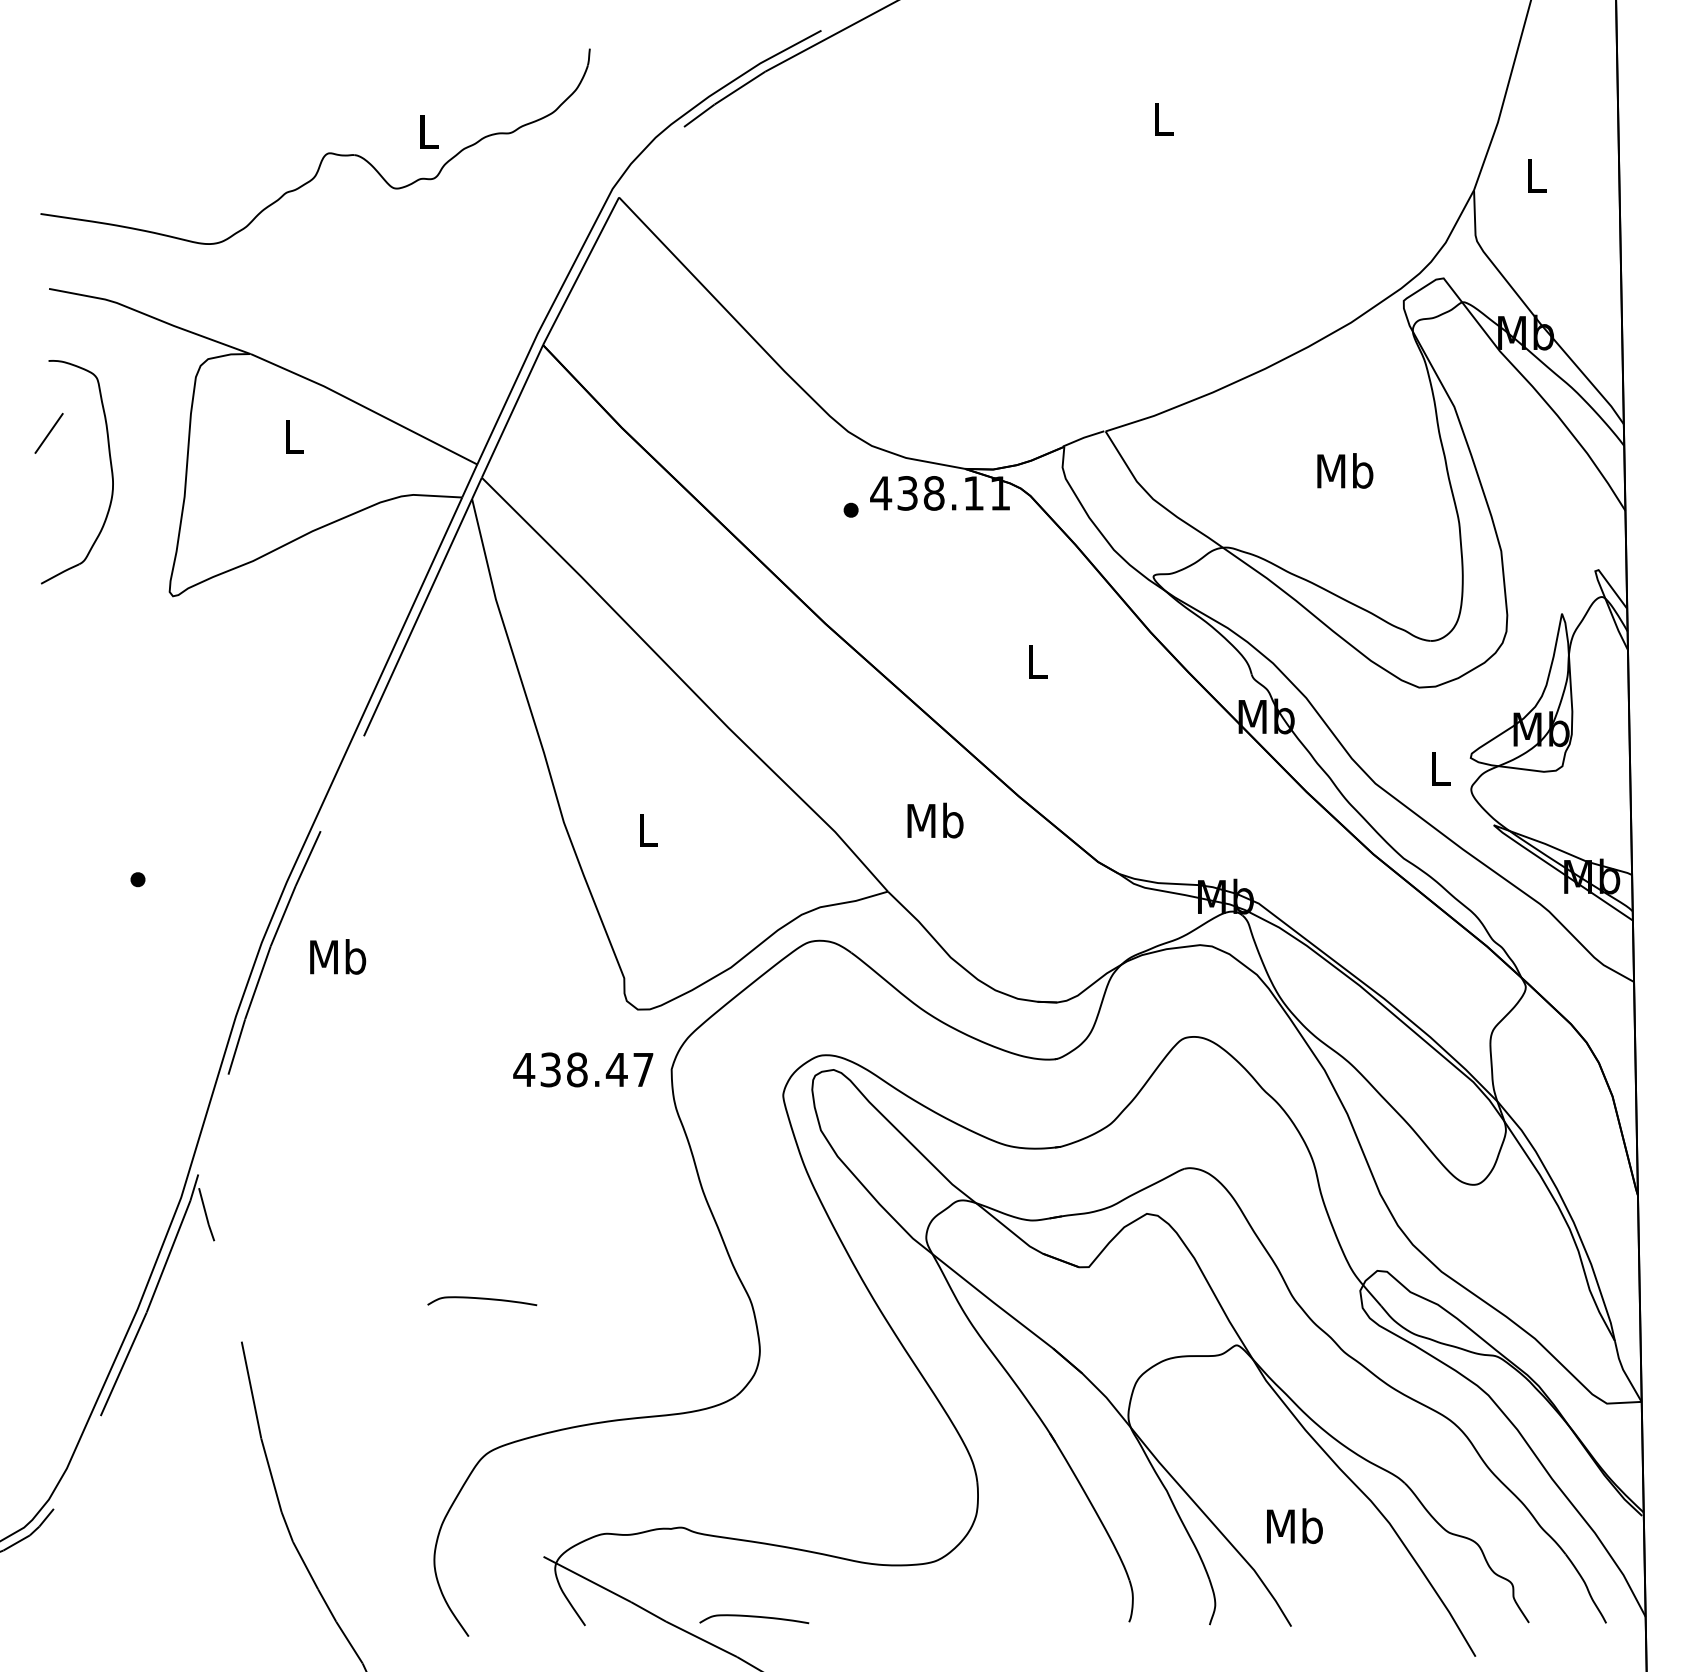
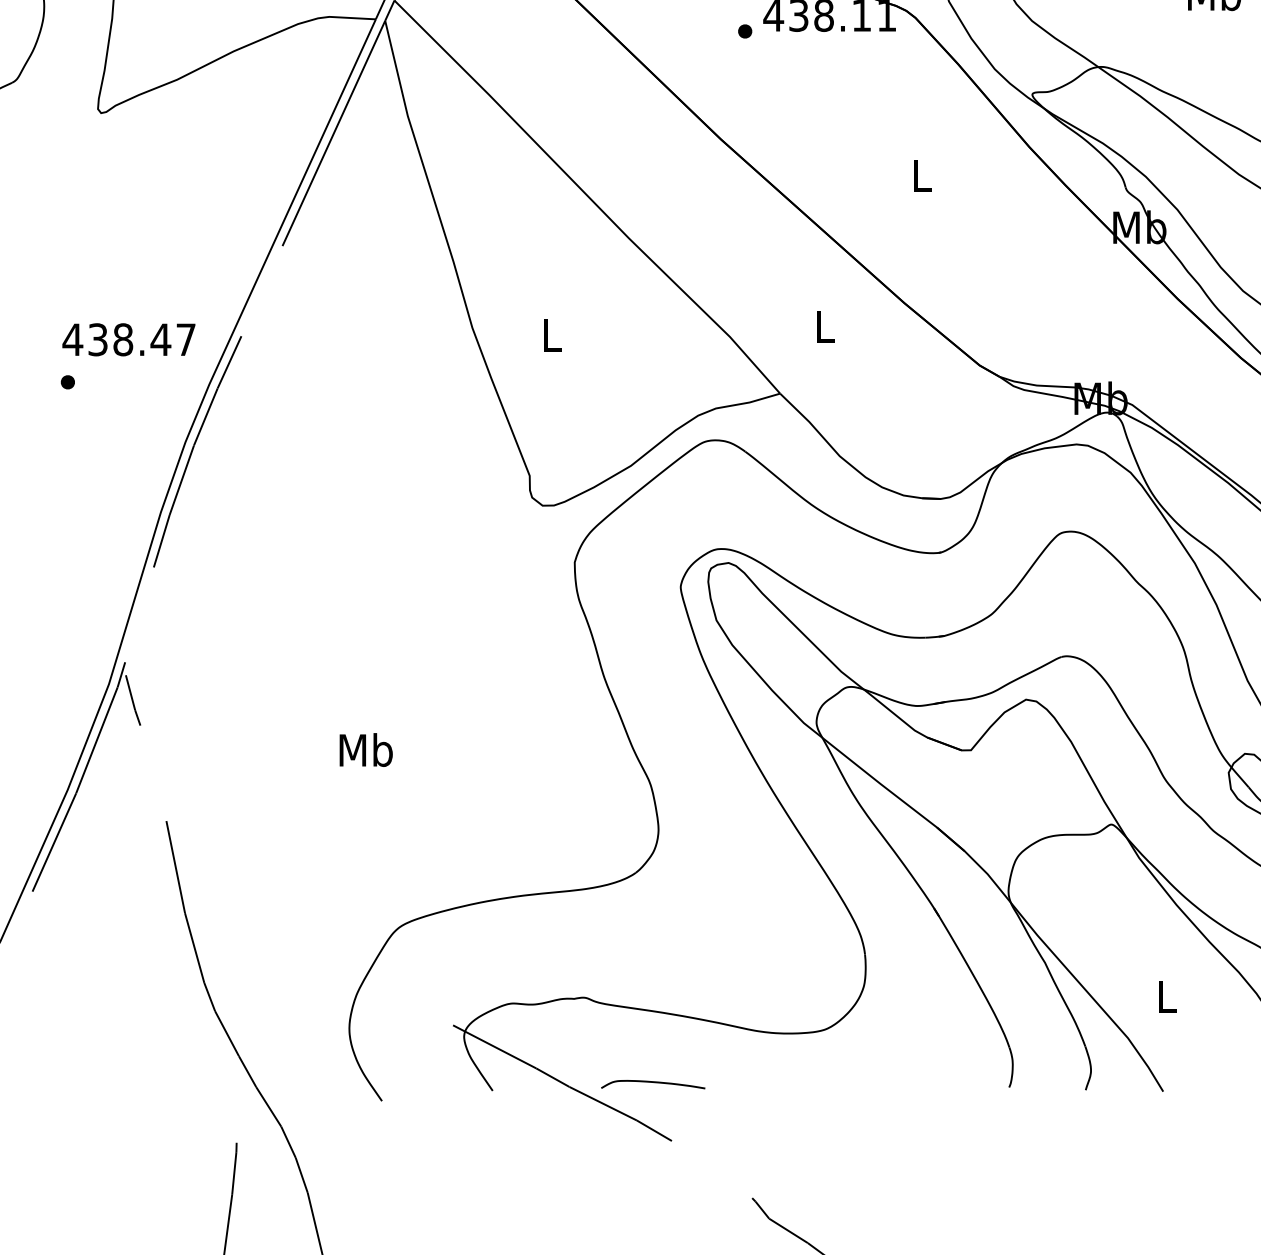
text: (935, 820) -> (825, 326), Mb -> L
text: (338, 956) -> (366, 749), moved
text: (583, 1069) -> (129, 339), moved
curve: (482, 1299) -> (395, 781), removed
text: (1294, 1526) -> (1166, 996), Mb -> L

